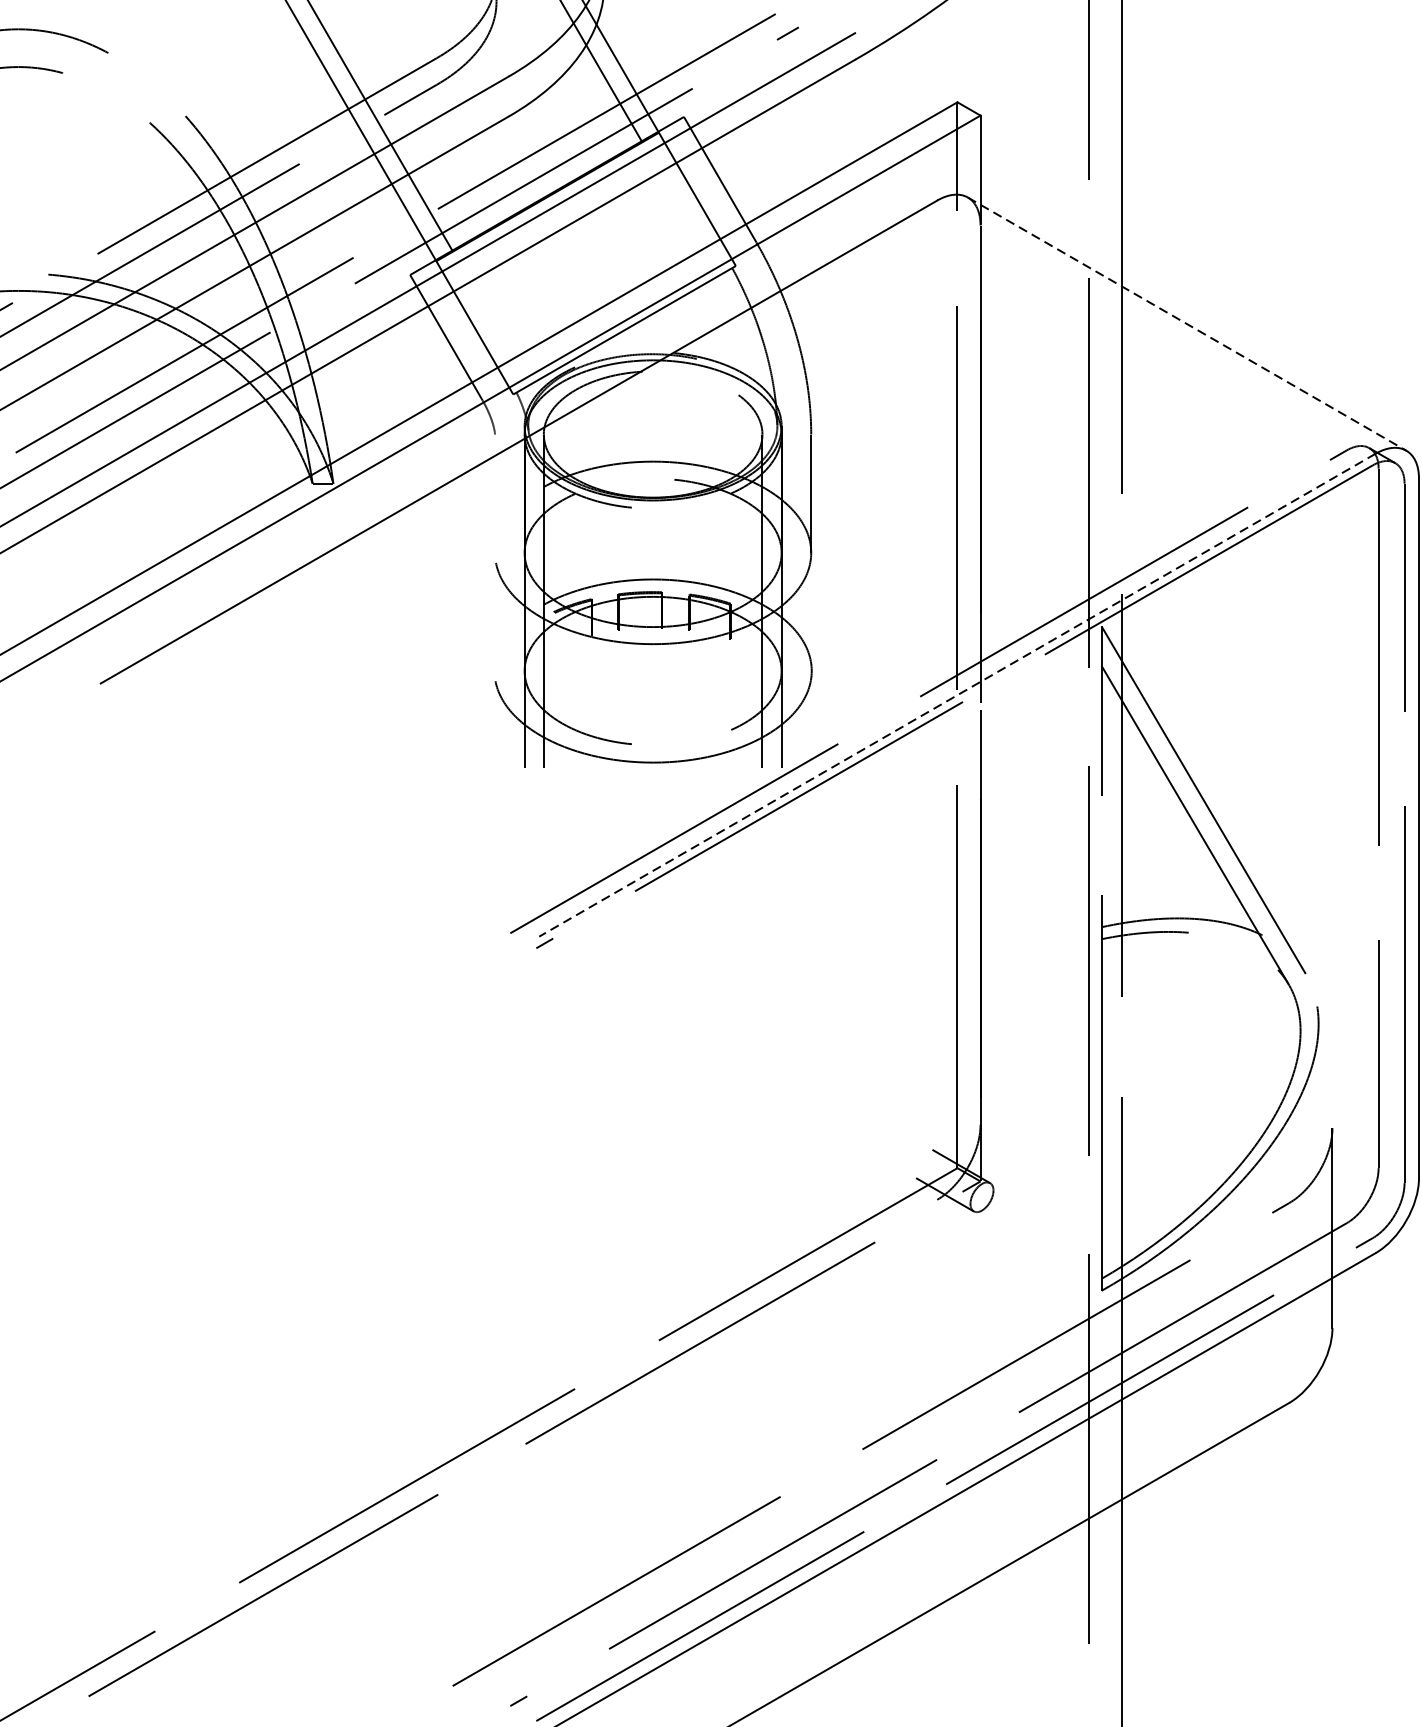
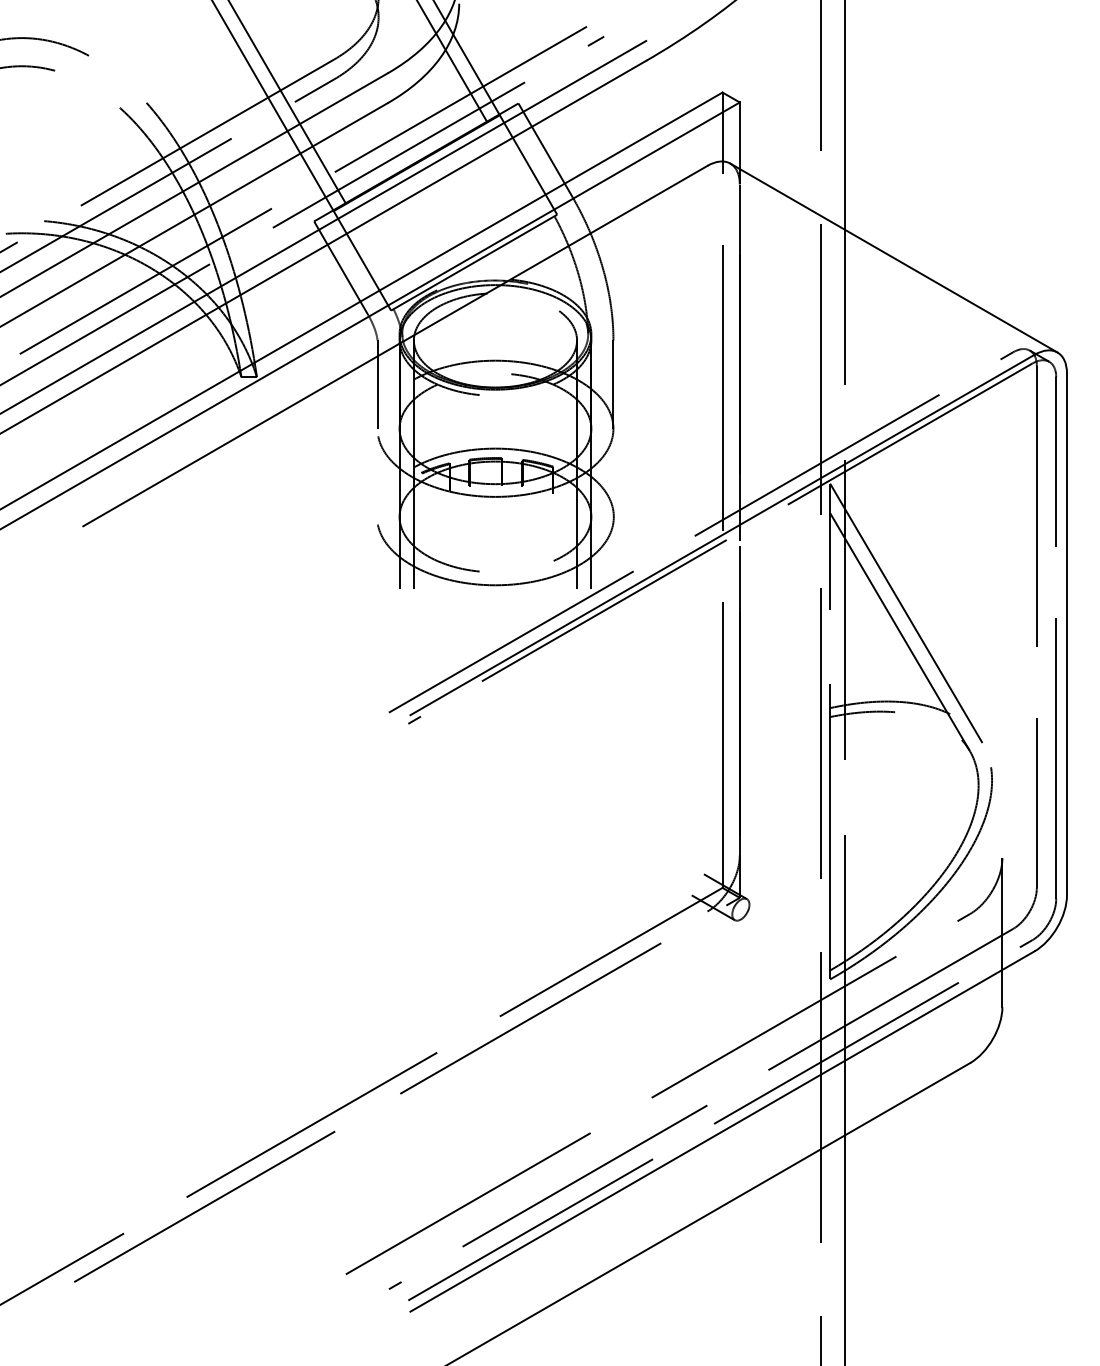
line: (1186, 324) -> (893, 258), dashed -> solid
line: (495, 493) -> (377, 384), added
line: (957, 695) -> (722, 535), dashed -> solid

